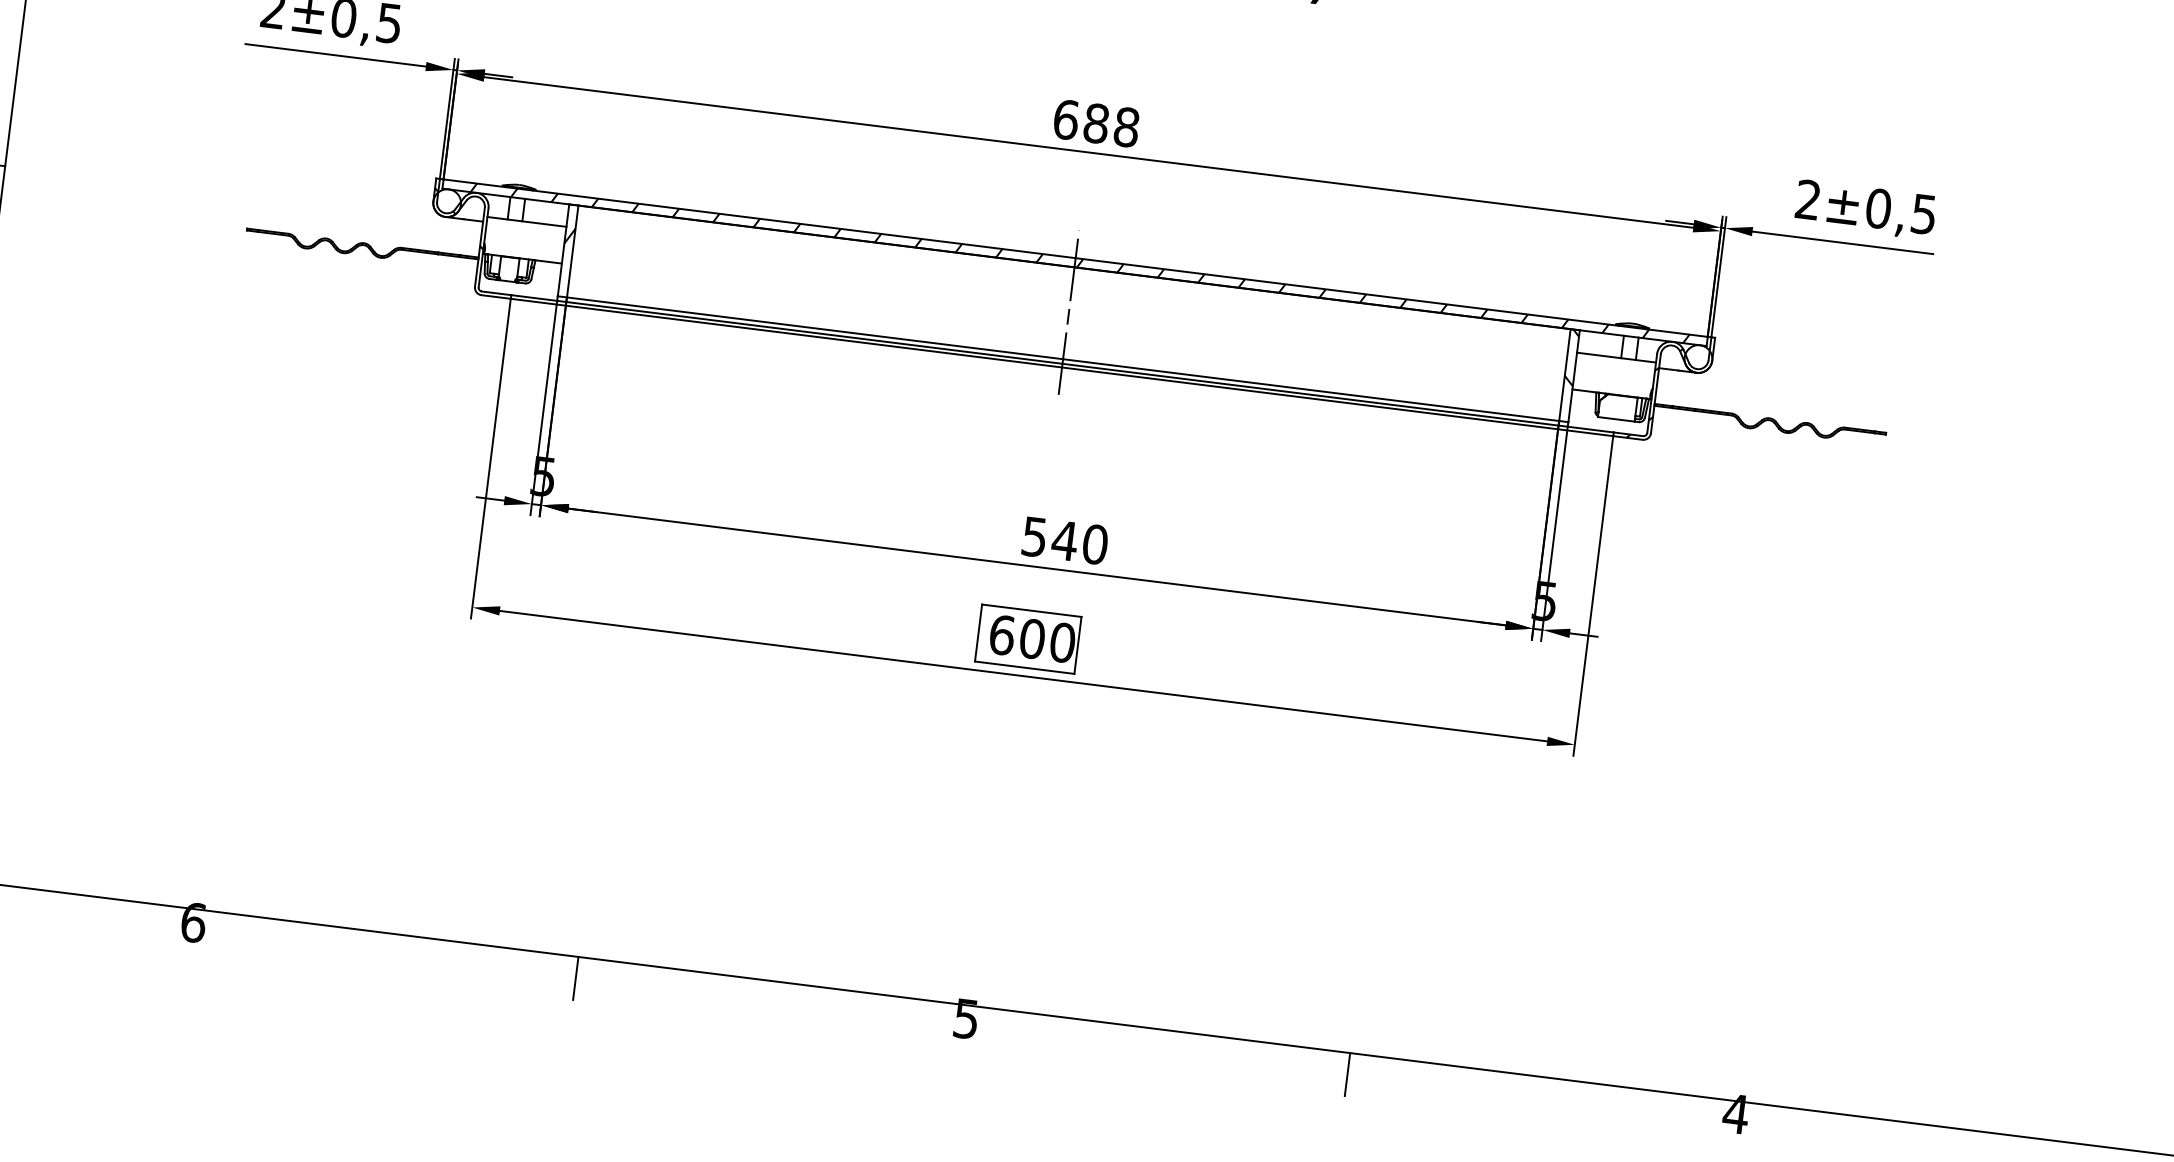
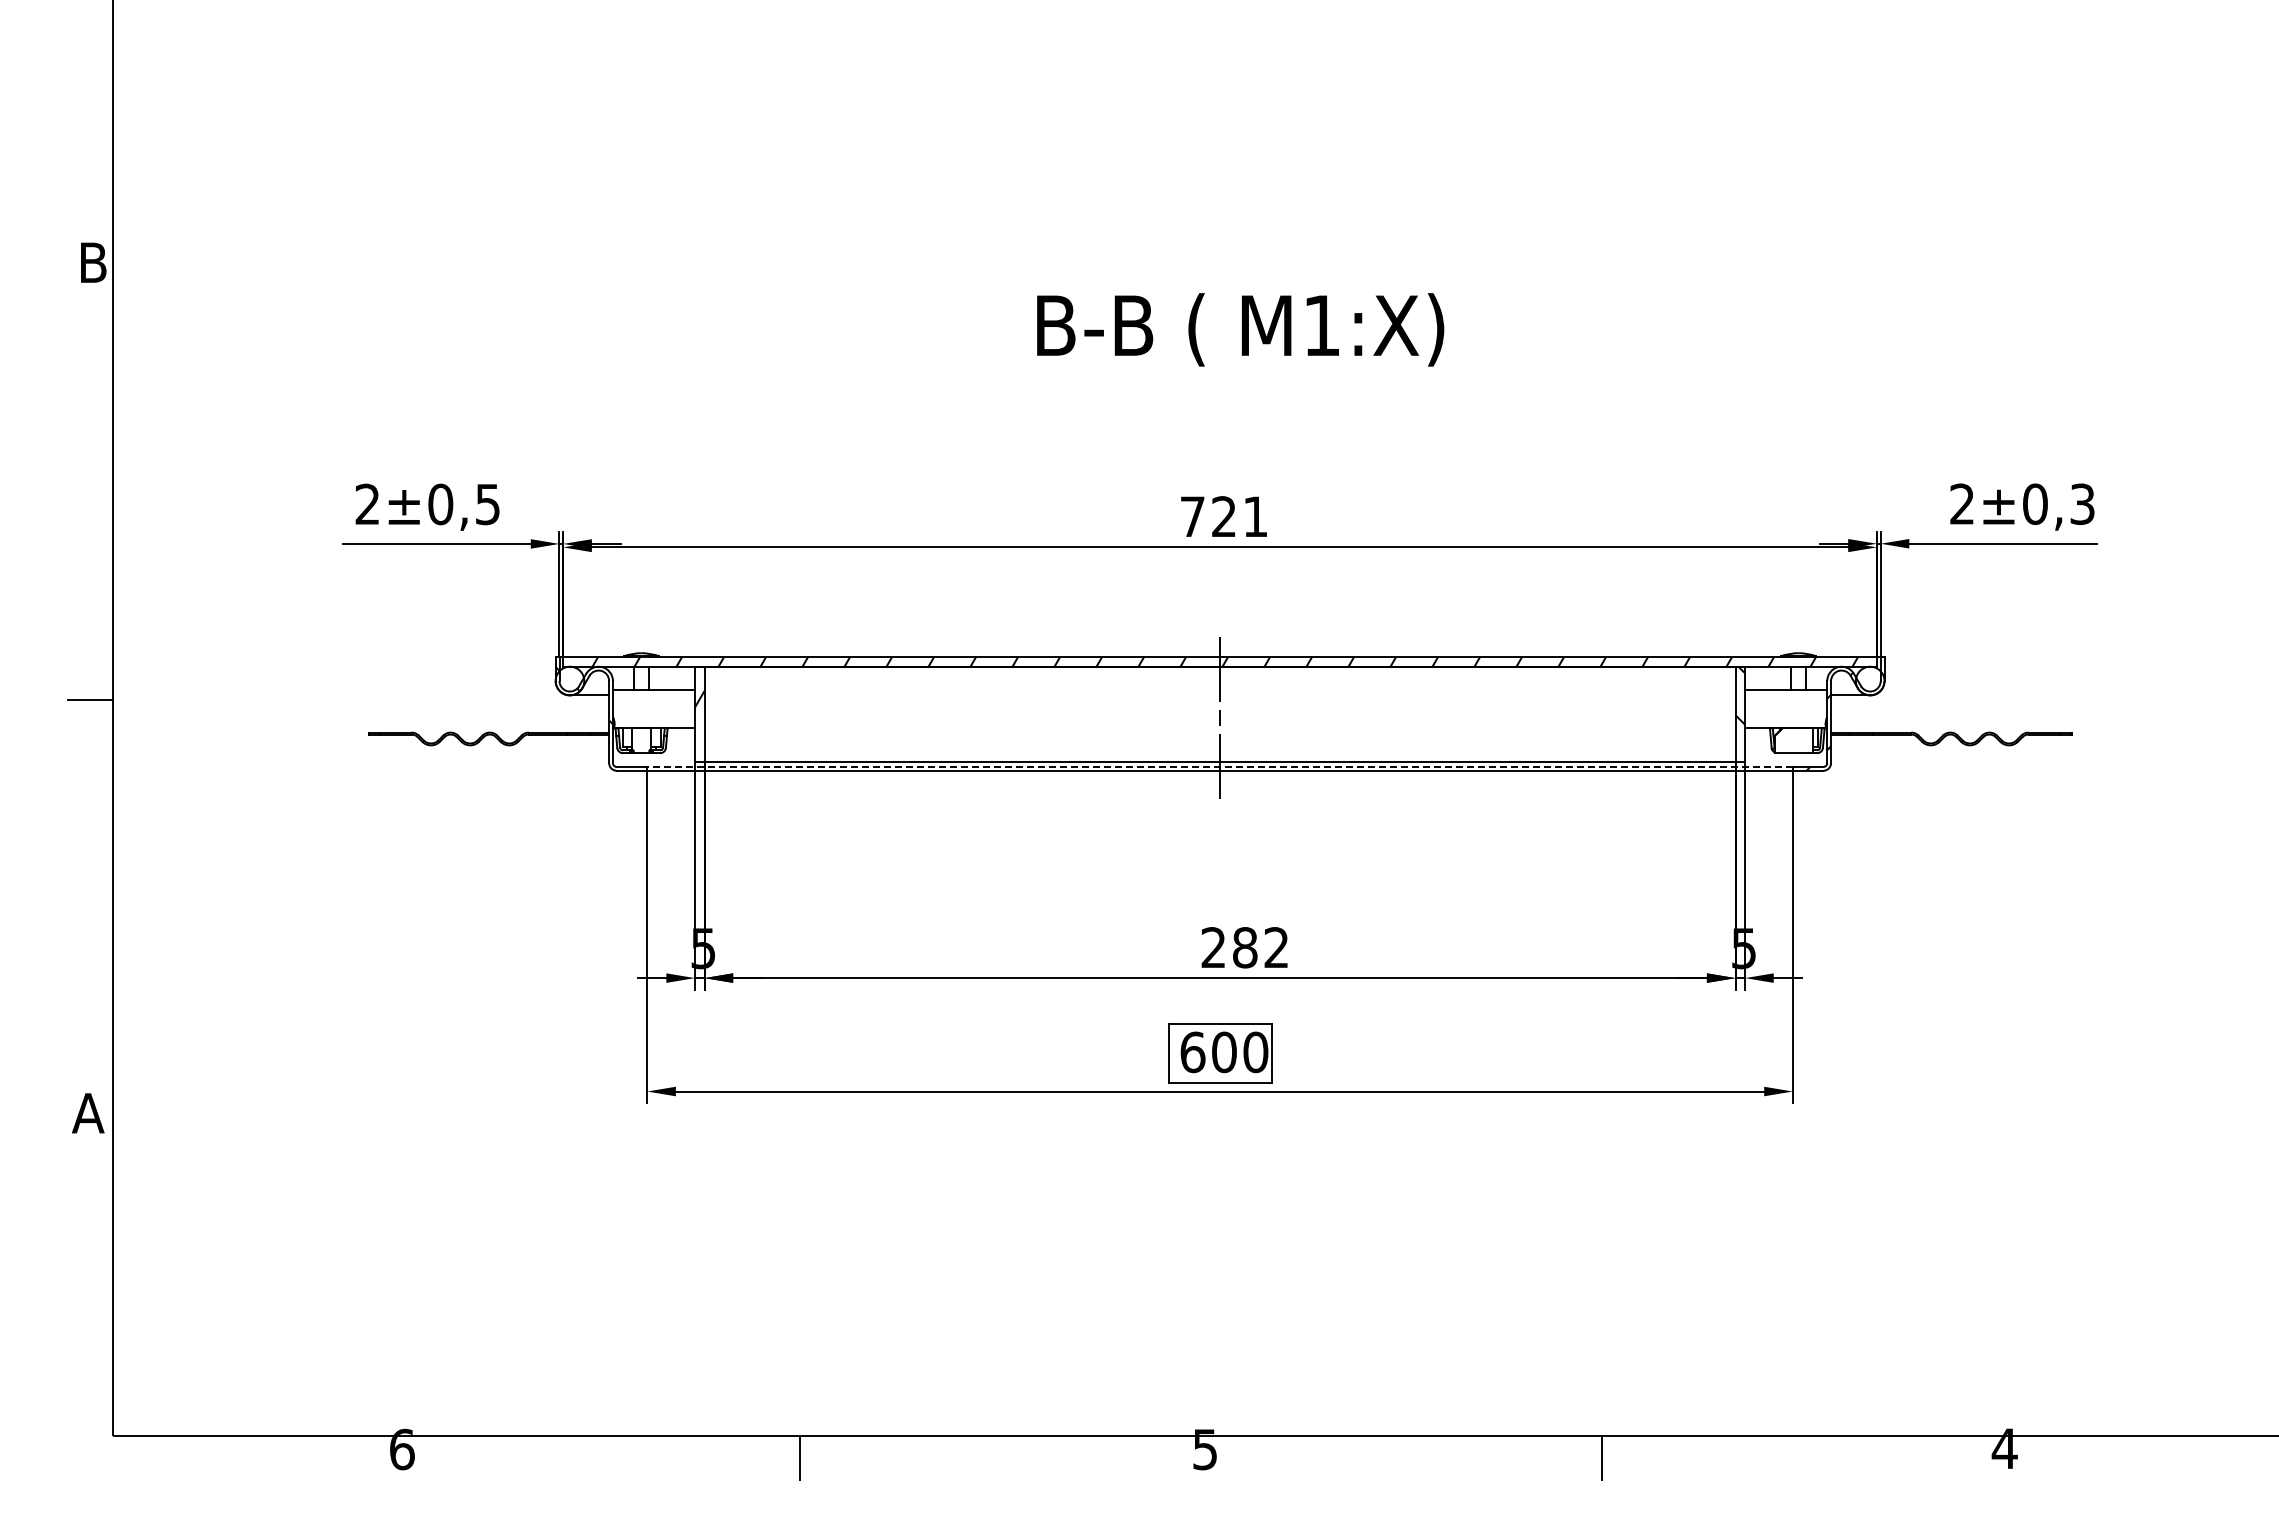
text: (1096, 123) -> (1224, 516), 688 -> 721
text: (1924, 213) -> (2082, 503), ±0,5 -> ±0,3
line: (1062, 363) -> (1220, 766), solid -> dashed
text: (1065, 540) -> (1245, 947), 540 -> 282

